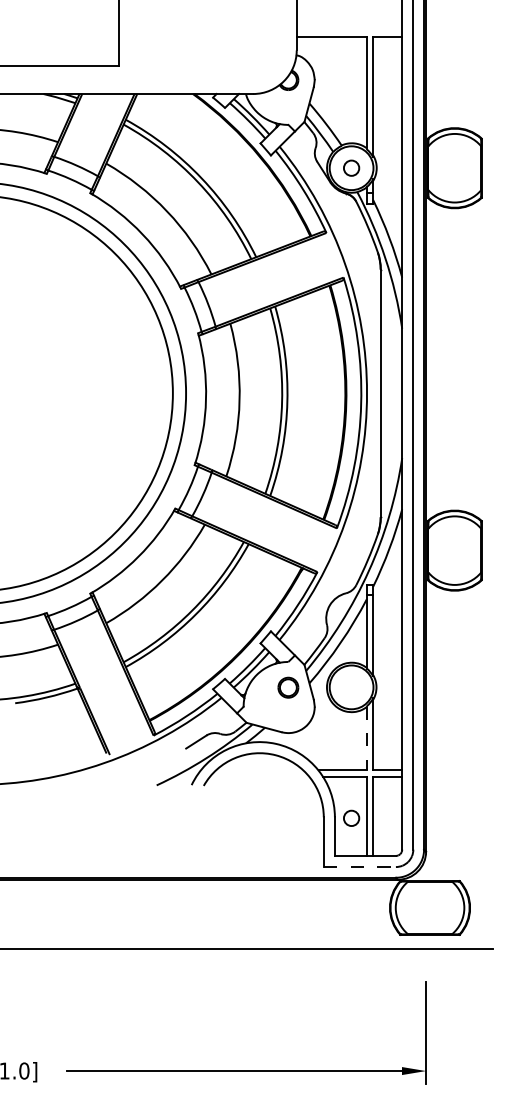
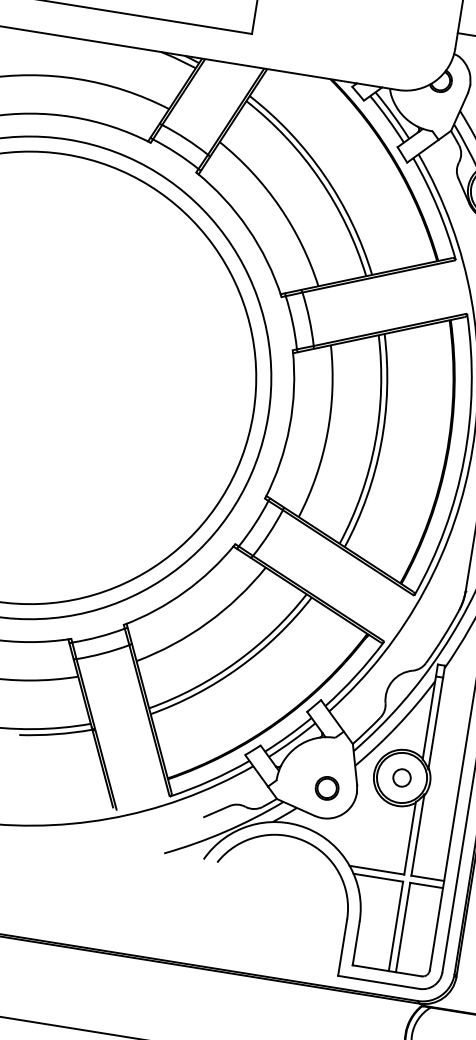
part: (288, 687) -> (327, 788), moved
line: (366, 738) -> (409, 838), dashed -> solid
circle: (351, 817) -> (402, 776), moved
line: (360, 867) -> (379, 983), dashed -> solid

